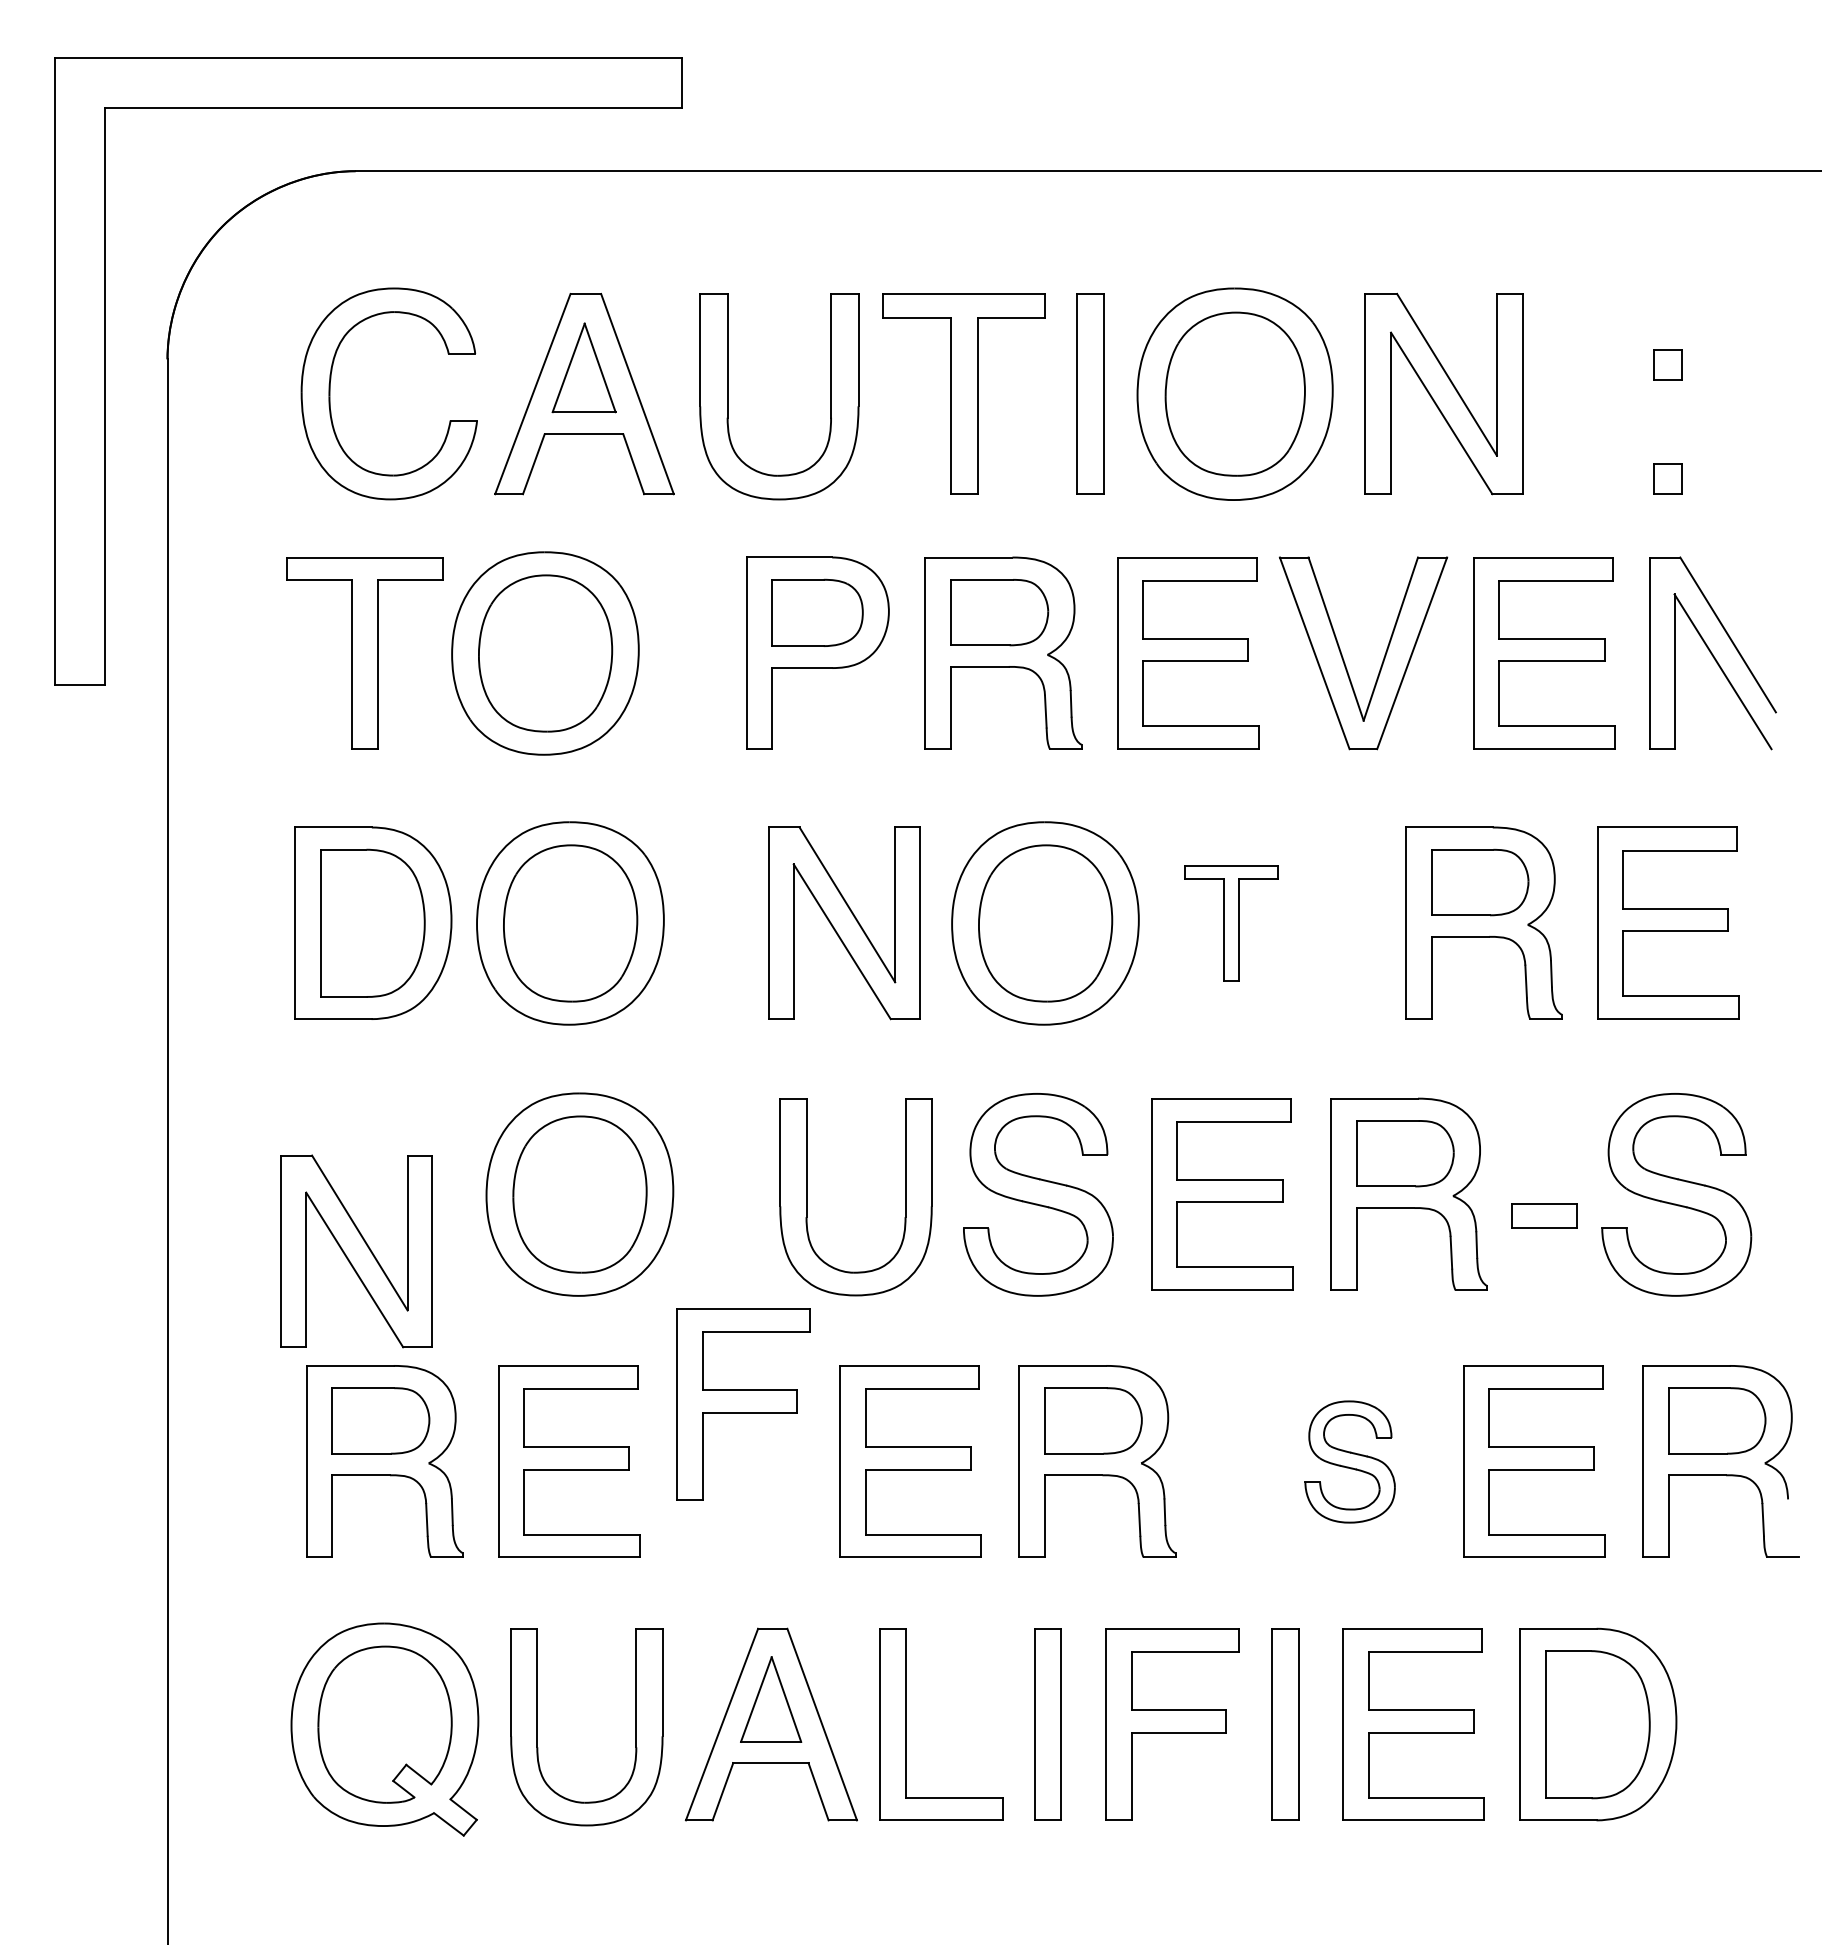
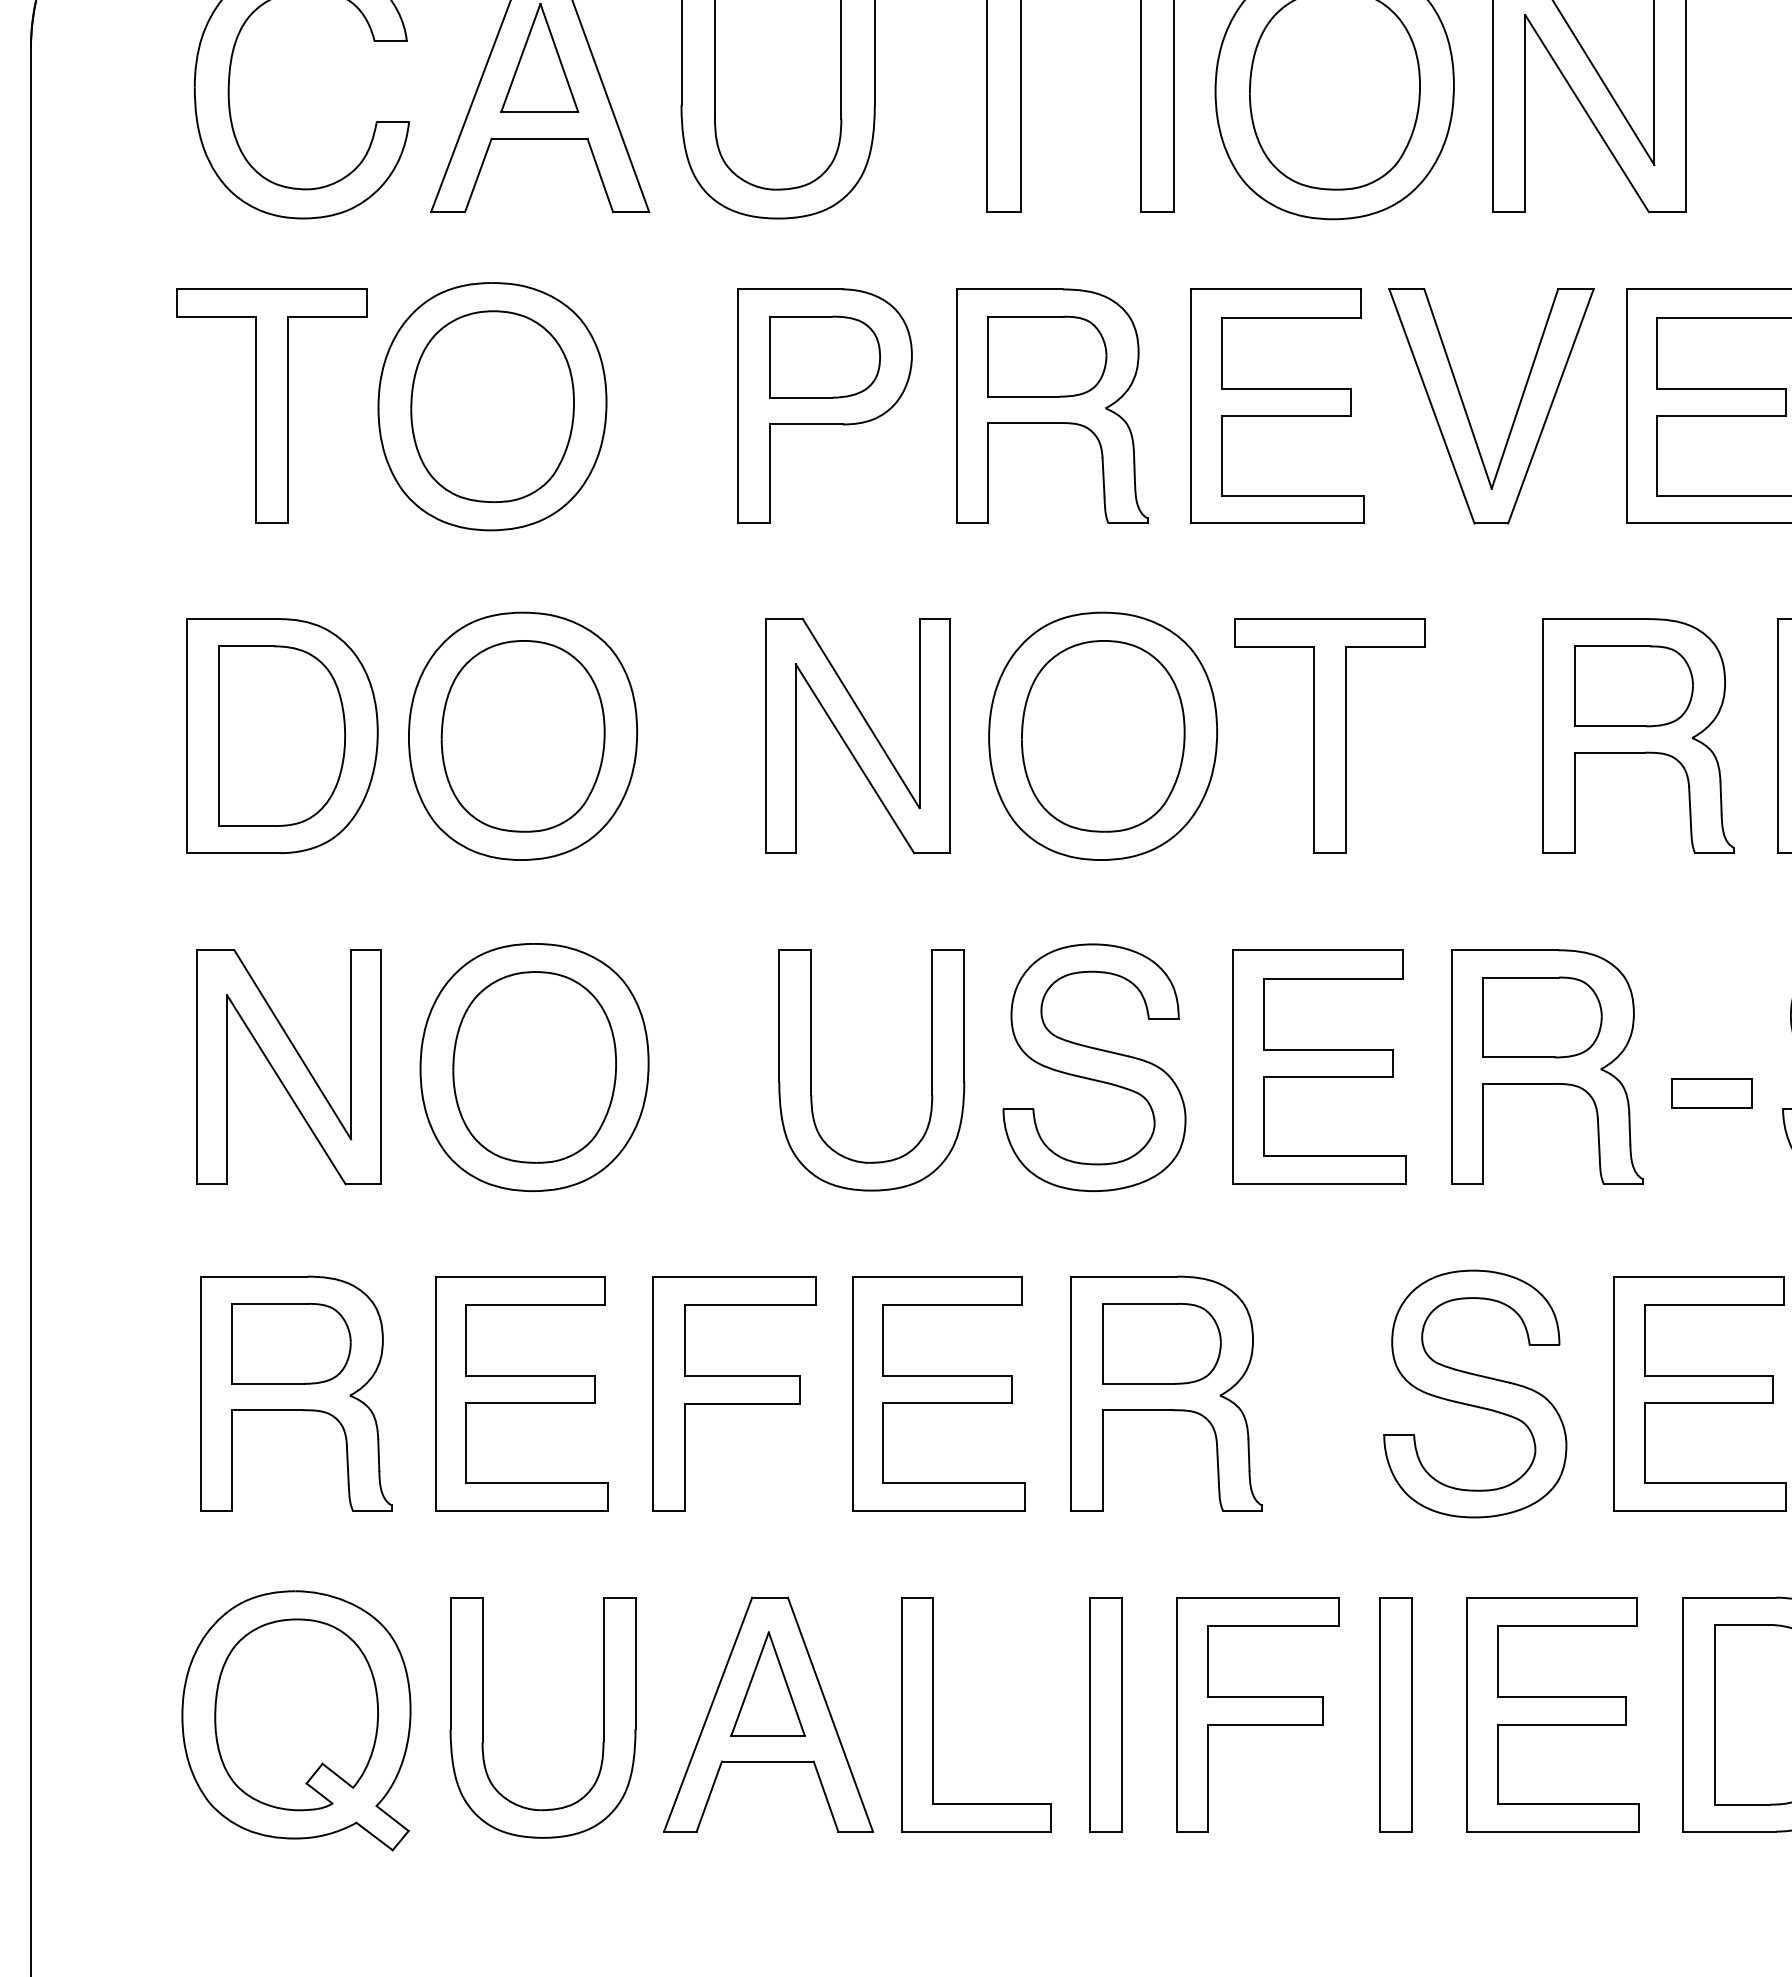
part: (1231, 922) -> (1330, 735), size x1.67
part: (356, 1251) -> (288, 1067), moved
part: (743, 1404) -> (734, 1393), moved
part: (1349, 1461) -> (1474, 1393), size x1.67

